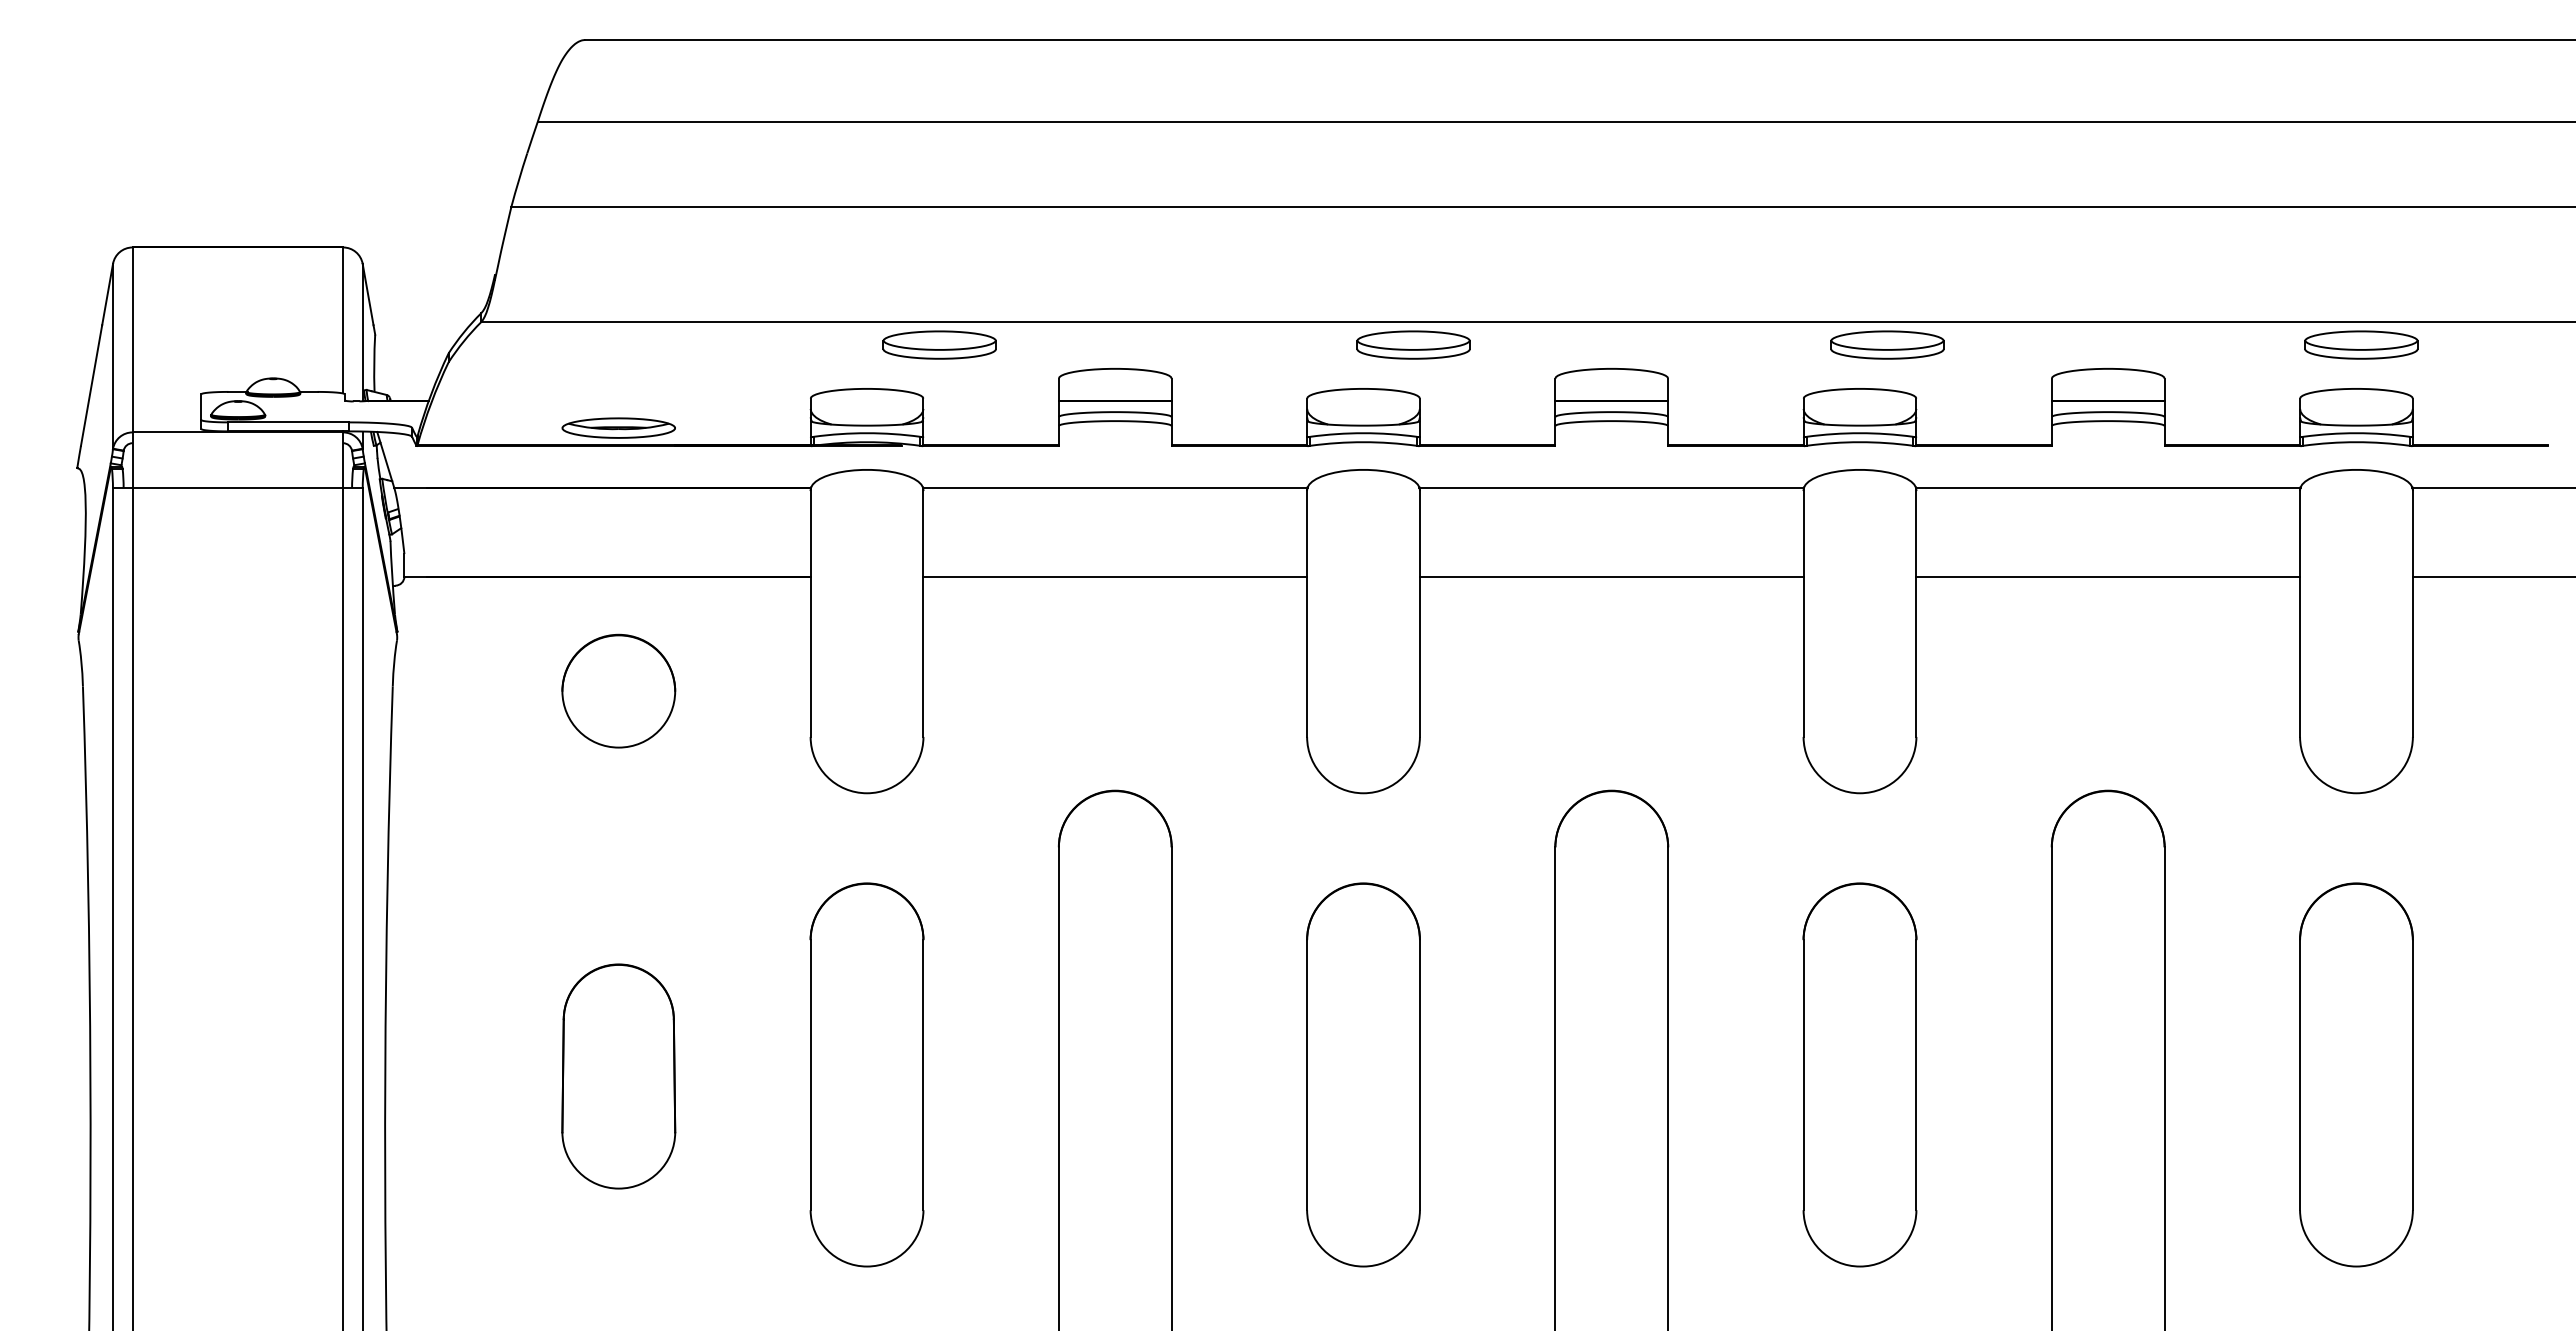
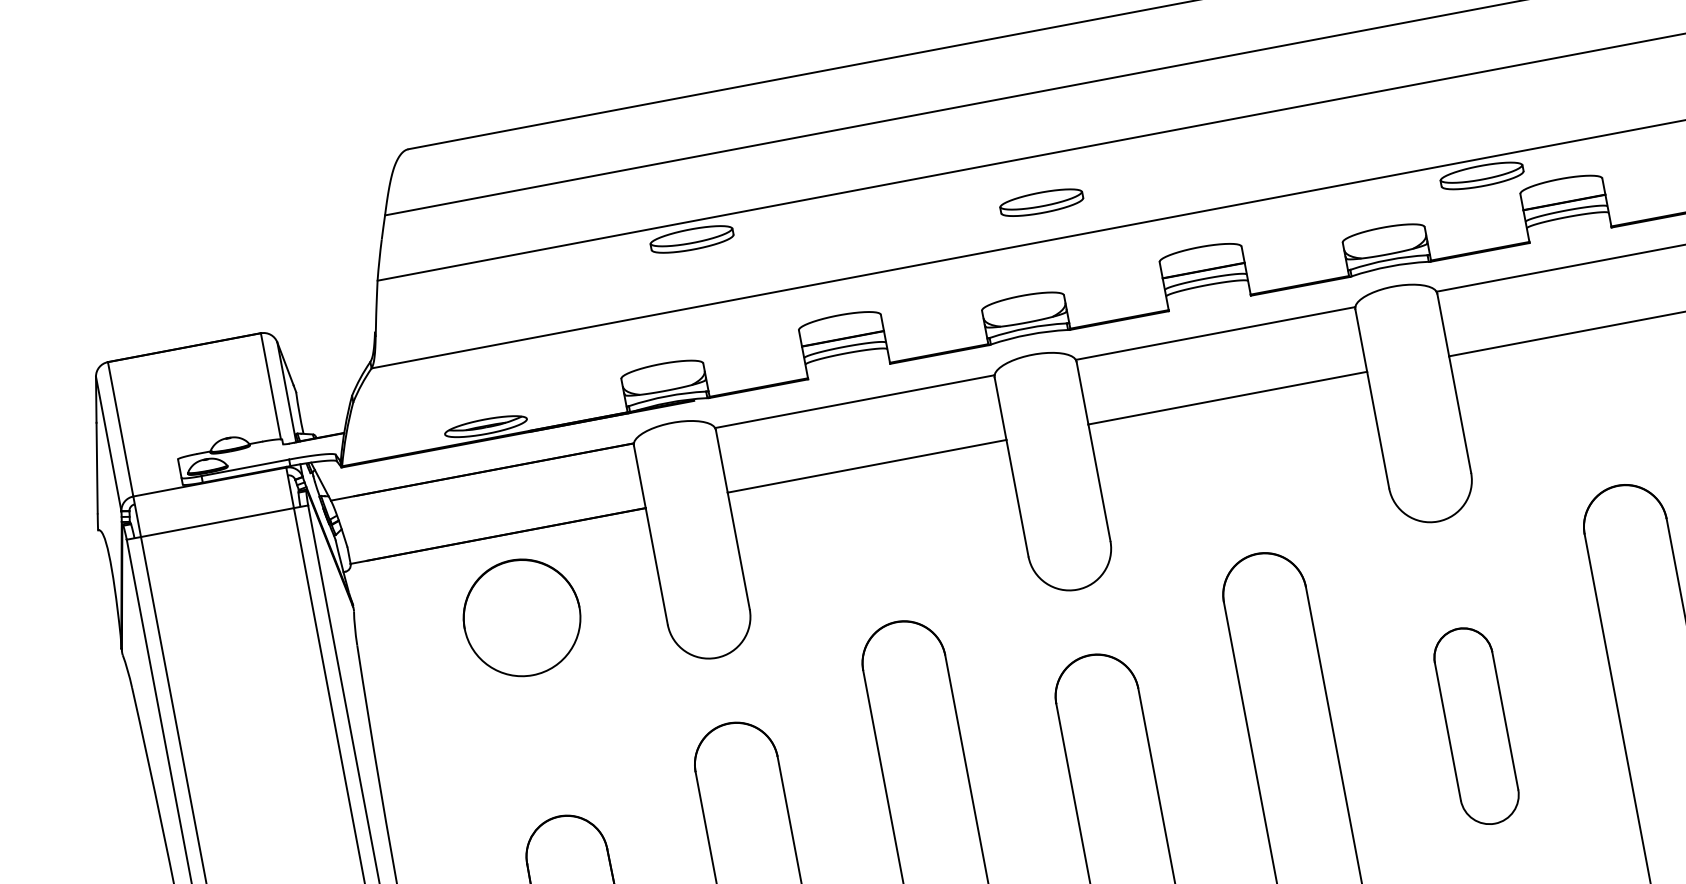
part: (939, 344) -> (691, 239), moved
part: (1413, 344) -> (1041, 202), moved
part: (1887, 344) -> (1482, 175), moved
part: (618, 690) -> (521, 617), size x1.4
part: (1859, 1074) -> (1476, 725), size x0.7

